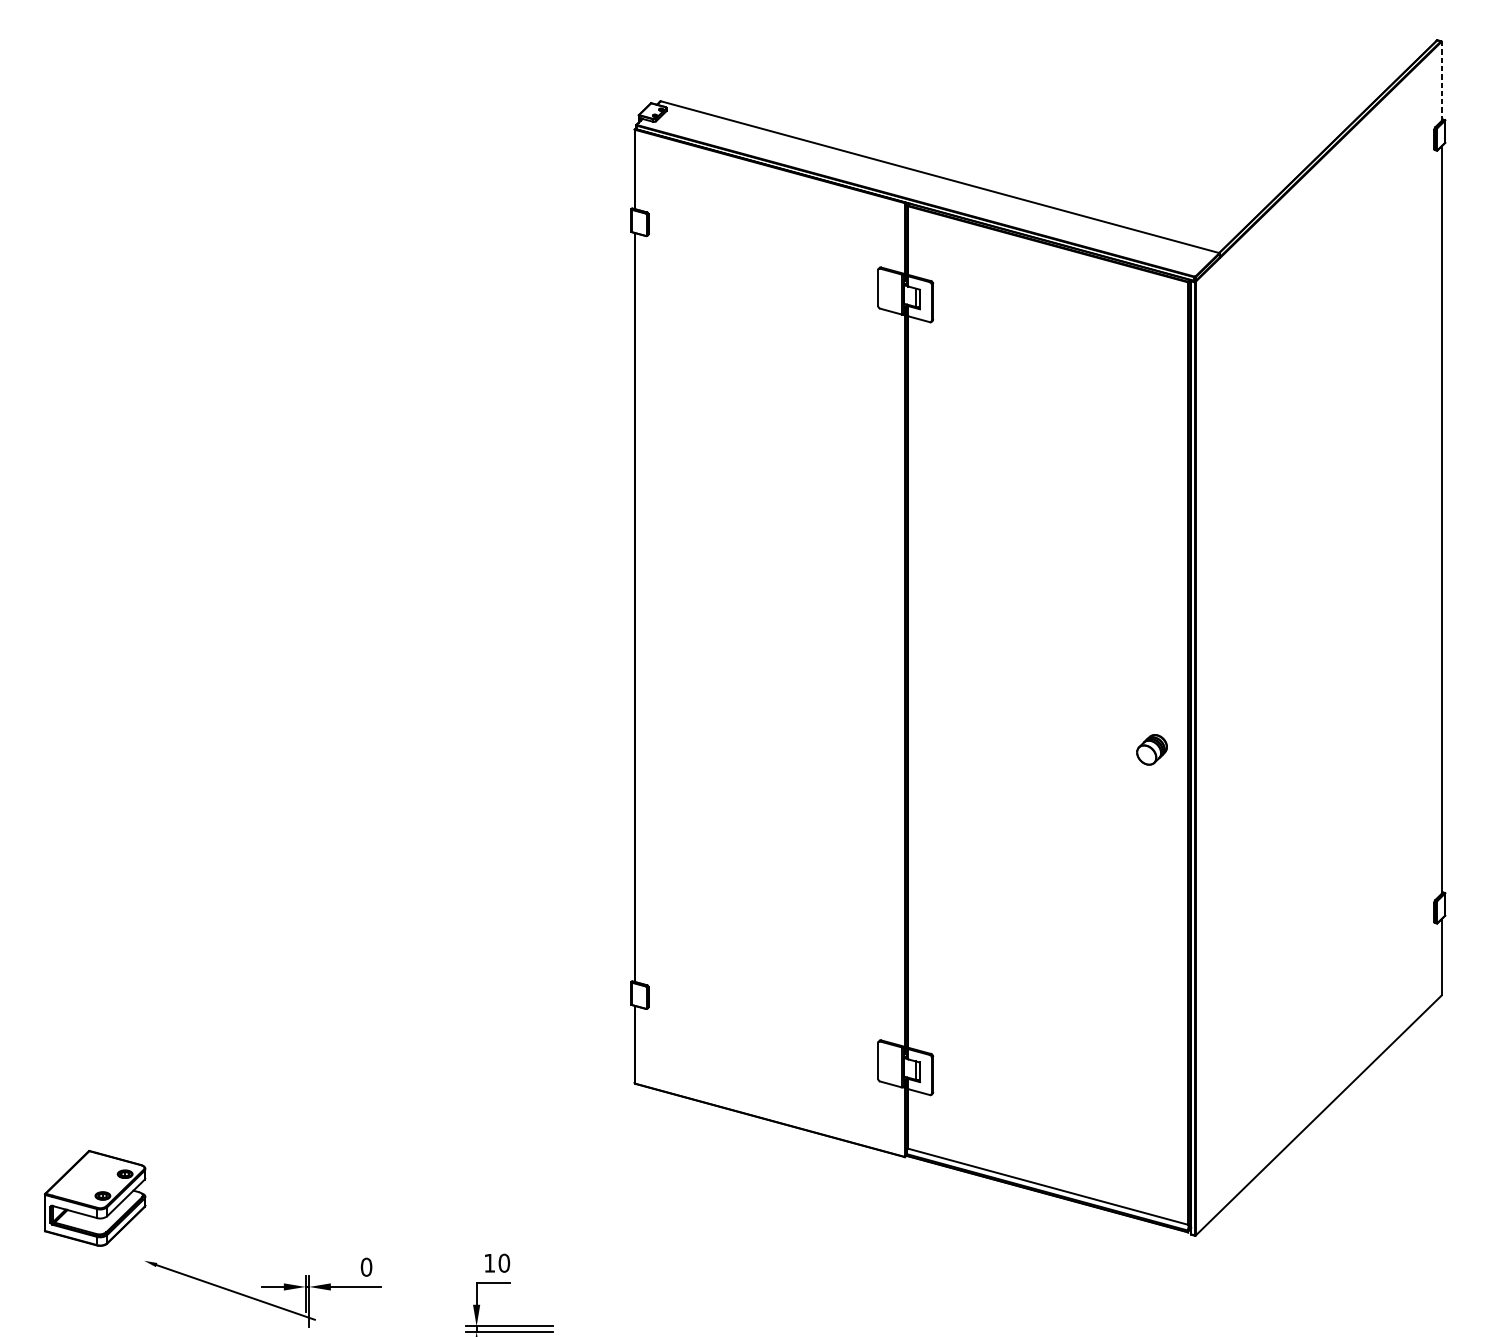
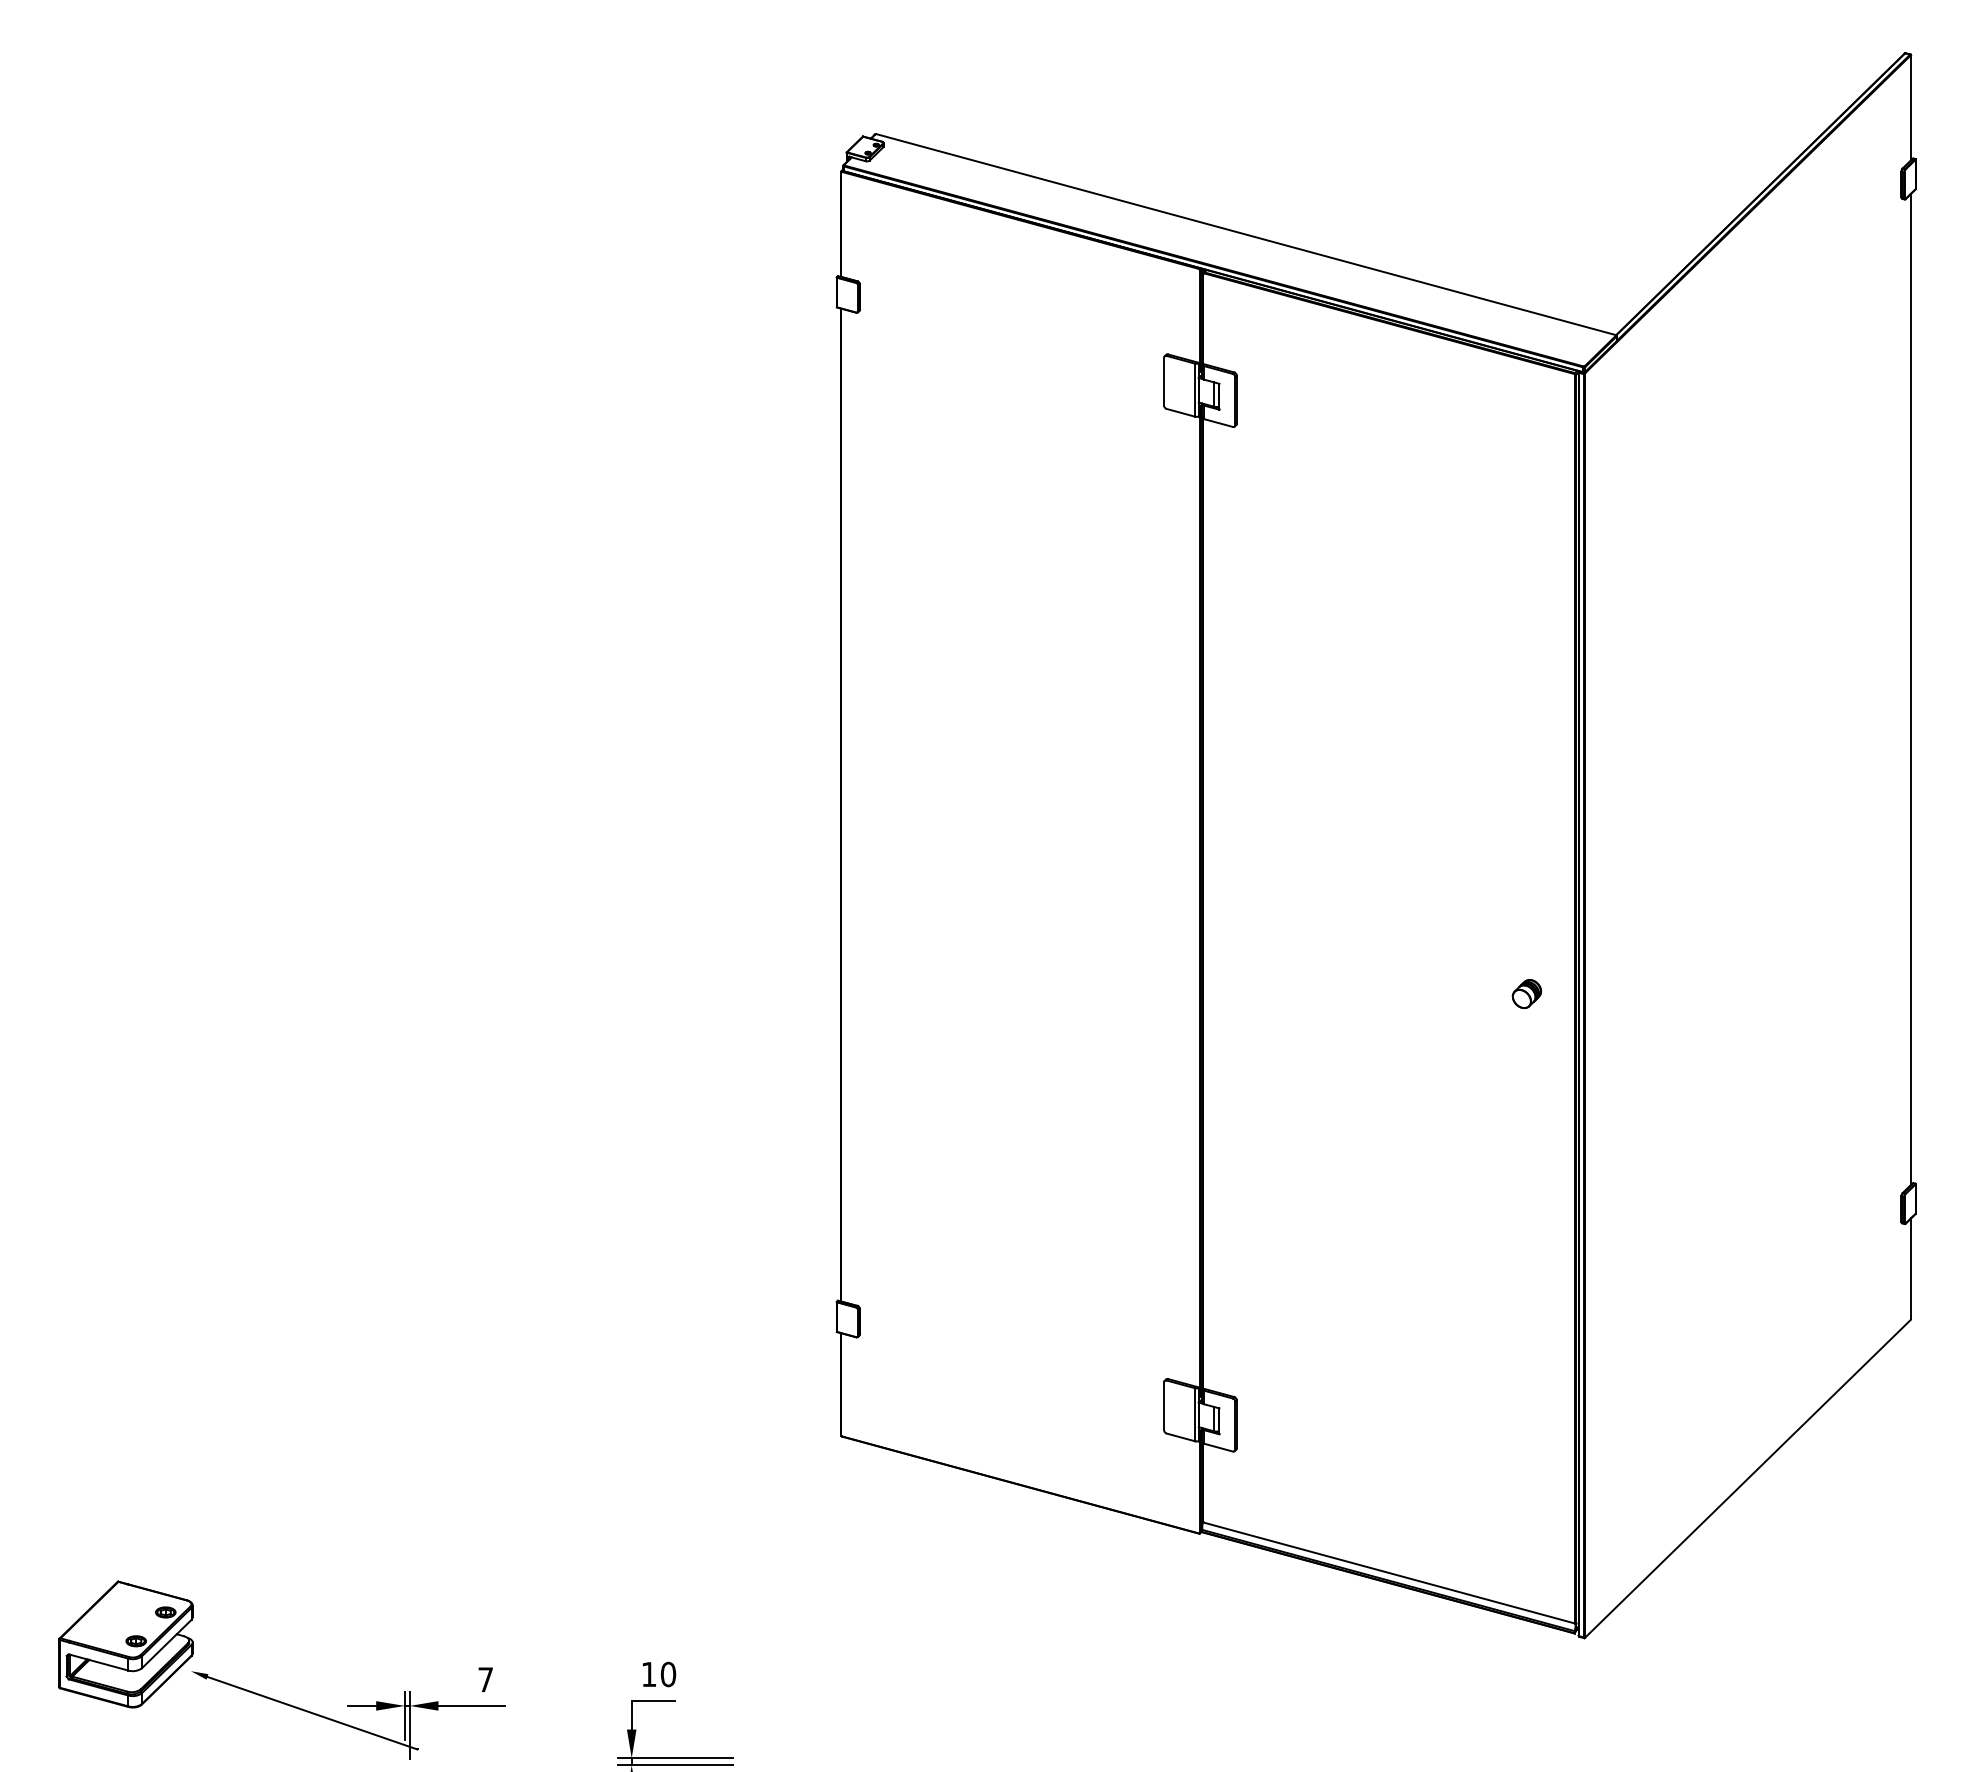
line: (1441, 81) -> (1911, 107), dashed -> solid
part: (1151, 750) -> (1526, 994), size x0.71
part: (94, 1198) -> (125, 1644), moved
text: (366, 1267) -> (485, 1679), 0 -> 7

